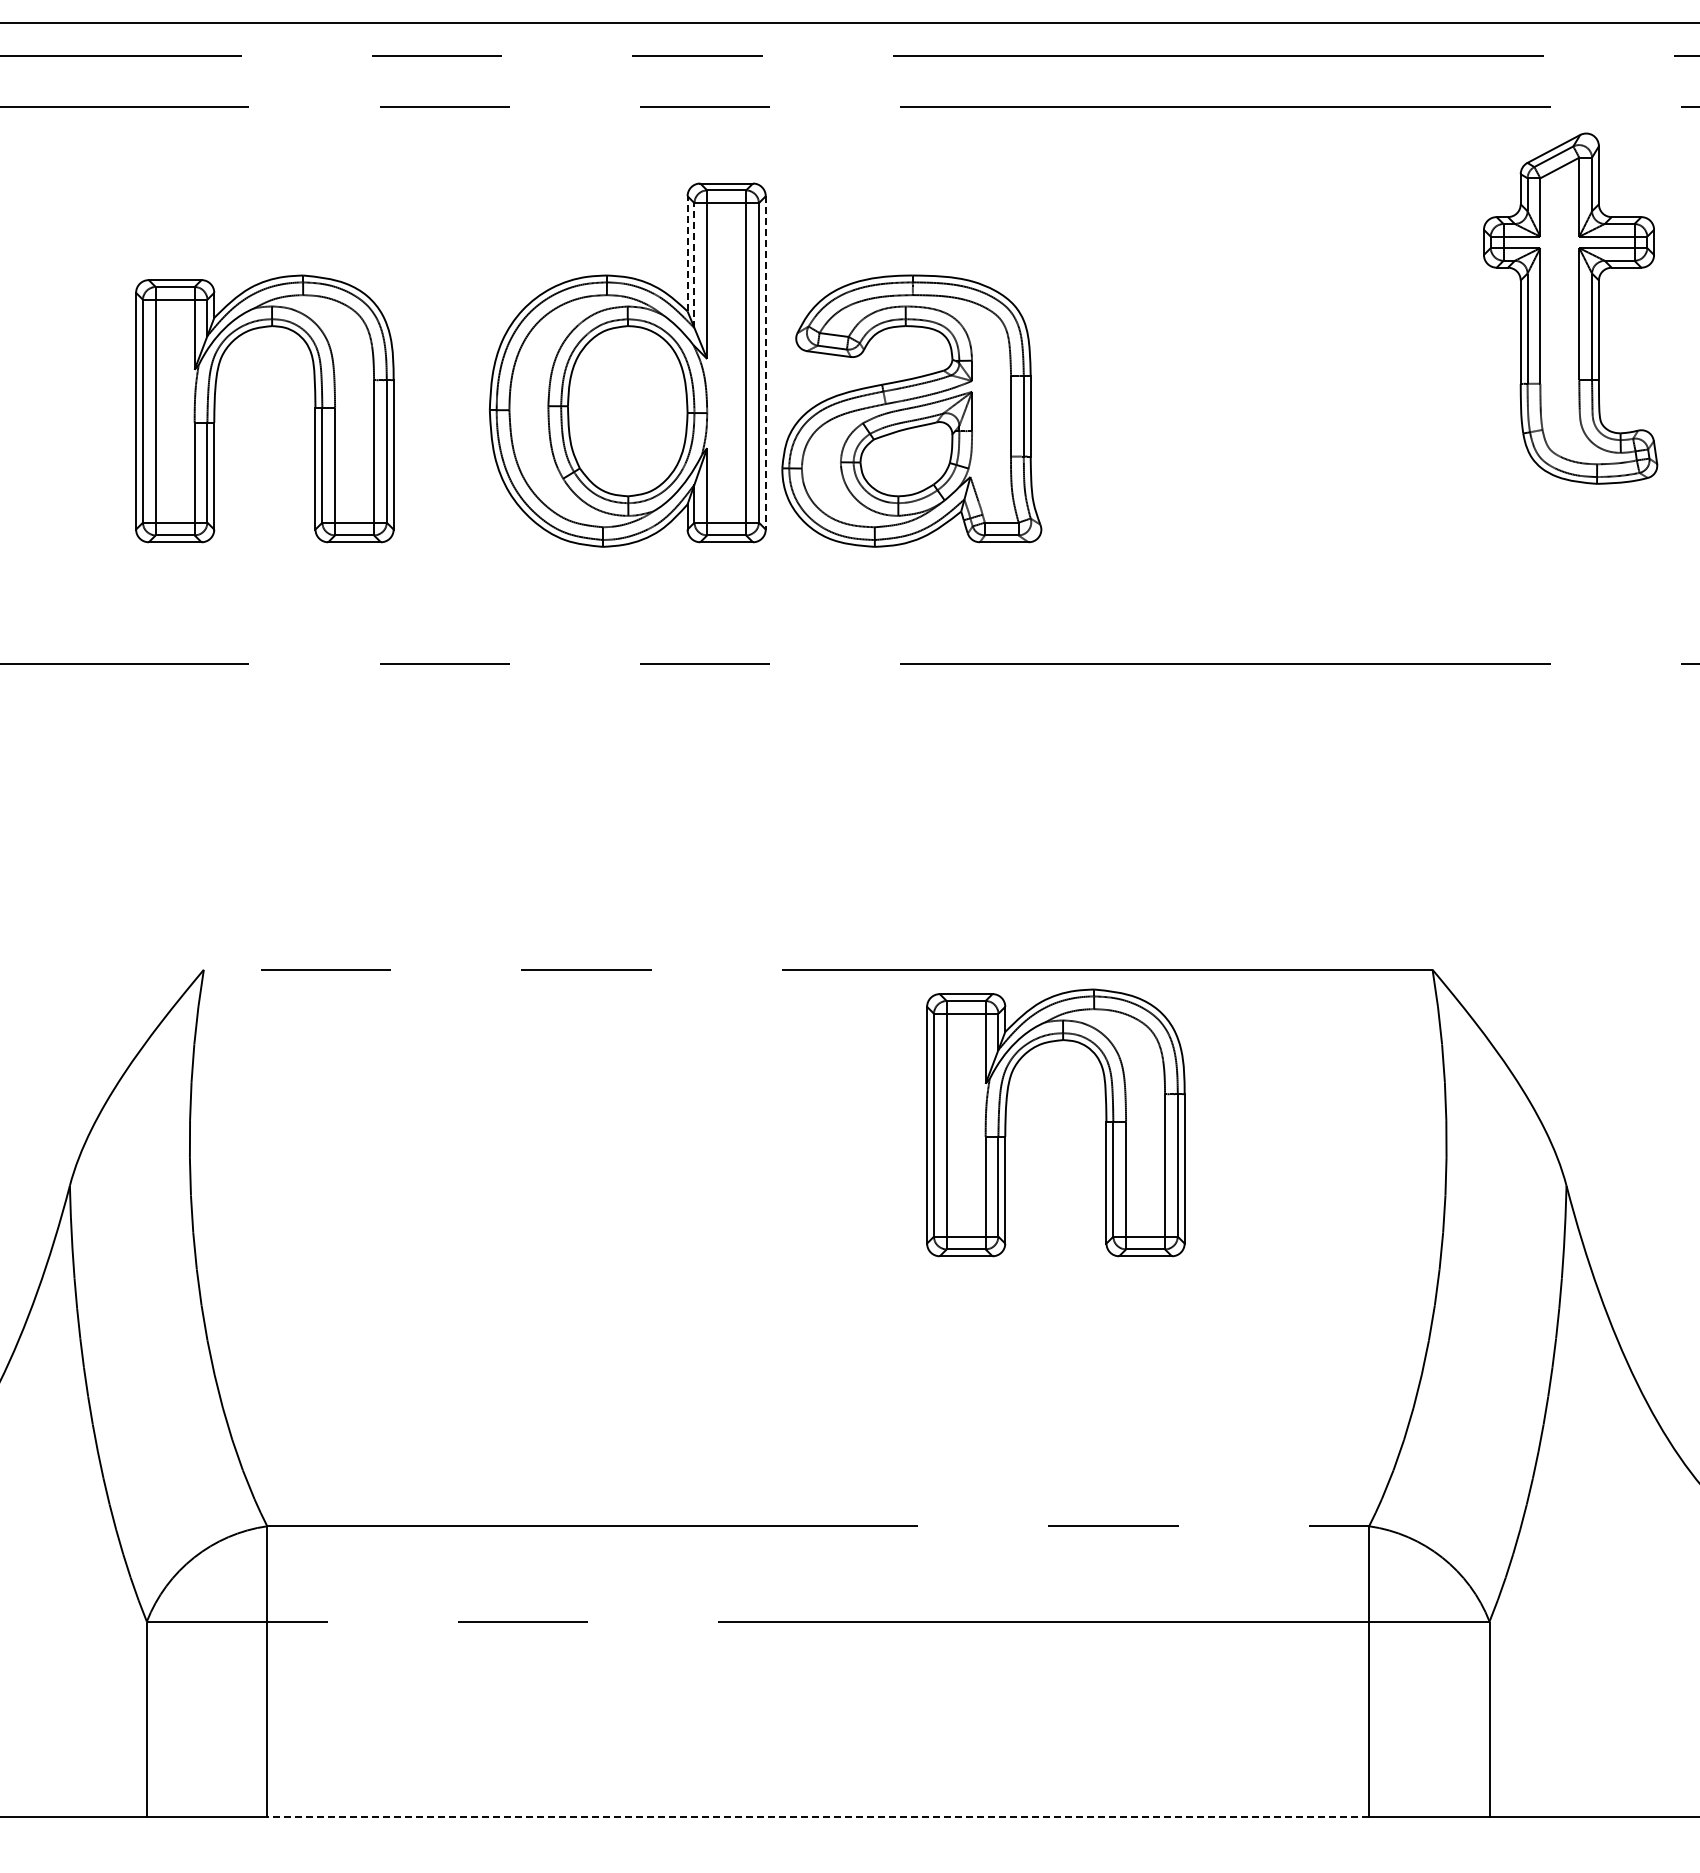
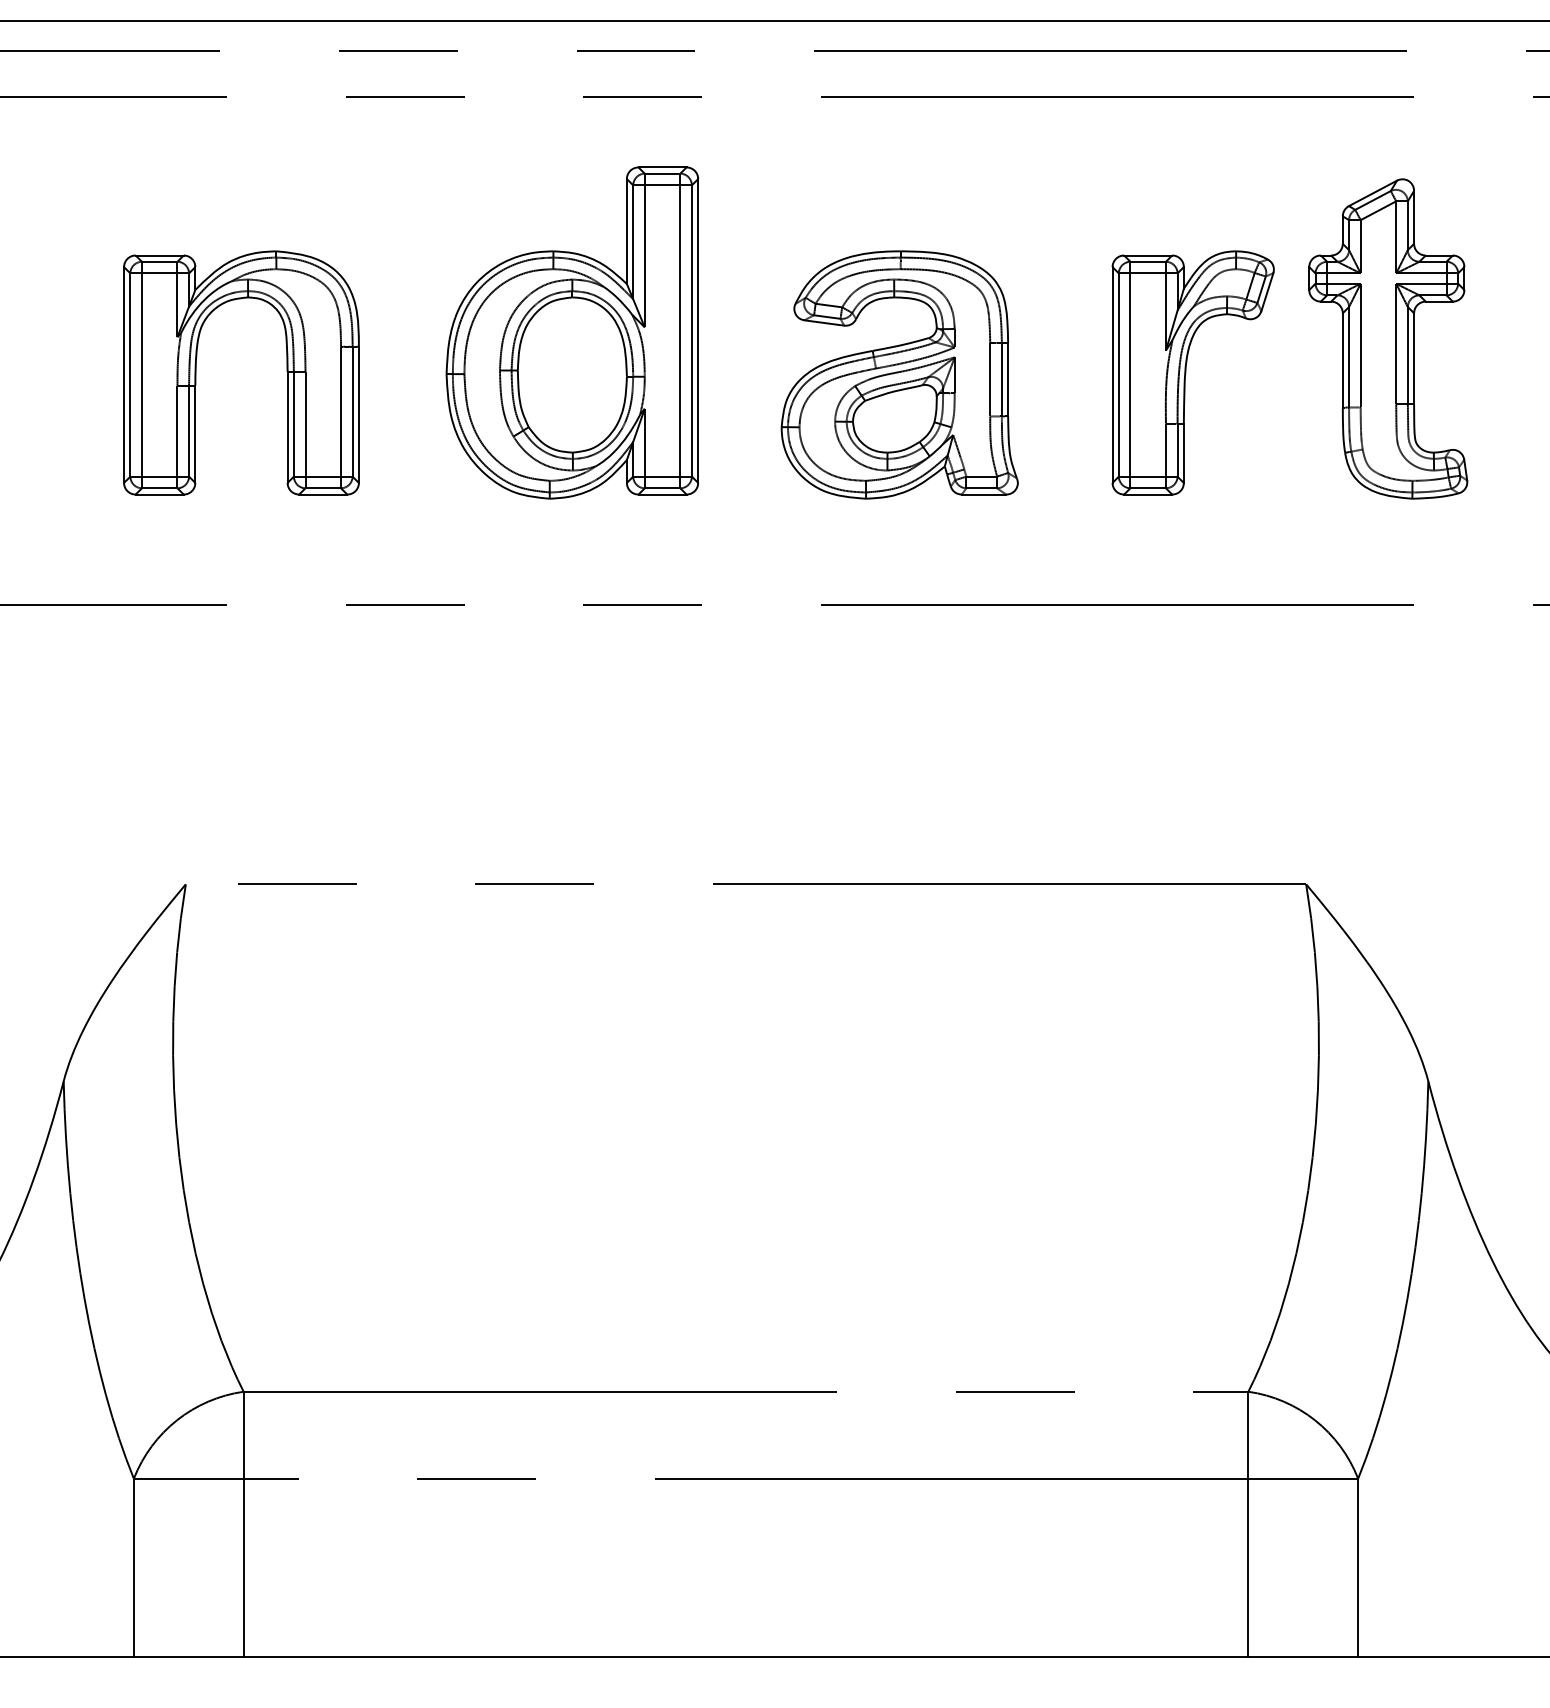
line: (687, 253) -> (626, 231), dashed -> solid
line: (694, 265) -> (633, 242), dashed -> solid
part: (1570, 308) -> (1388, 338), moved
line: (765, 362) -> (697, 330), dashed -> solid
part: (1301, 405) -> (1186, 369), added
part: (911, 410) -> (899, 374), moved
part: (1006, 1122) -> (917, 1023), removed
line: (818, 1816) -> (746, 1656), dashed -> solid

